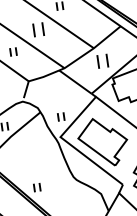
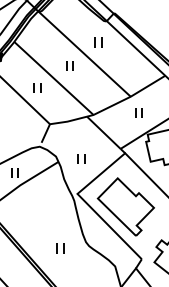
part: (38, 29) -> (69, 65), size x0.62
part: (102, 60) -> (138, 112), size x0.62
part: (61, 116) -> (81, 158), moved
part: (37, 187) -> (60, 248), moved

